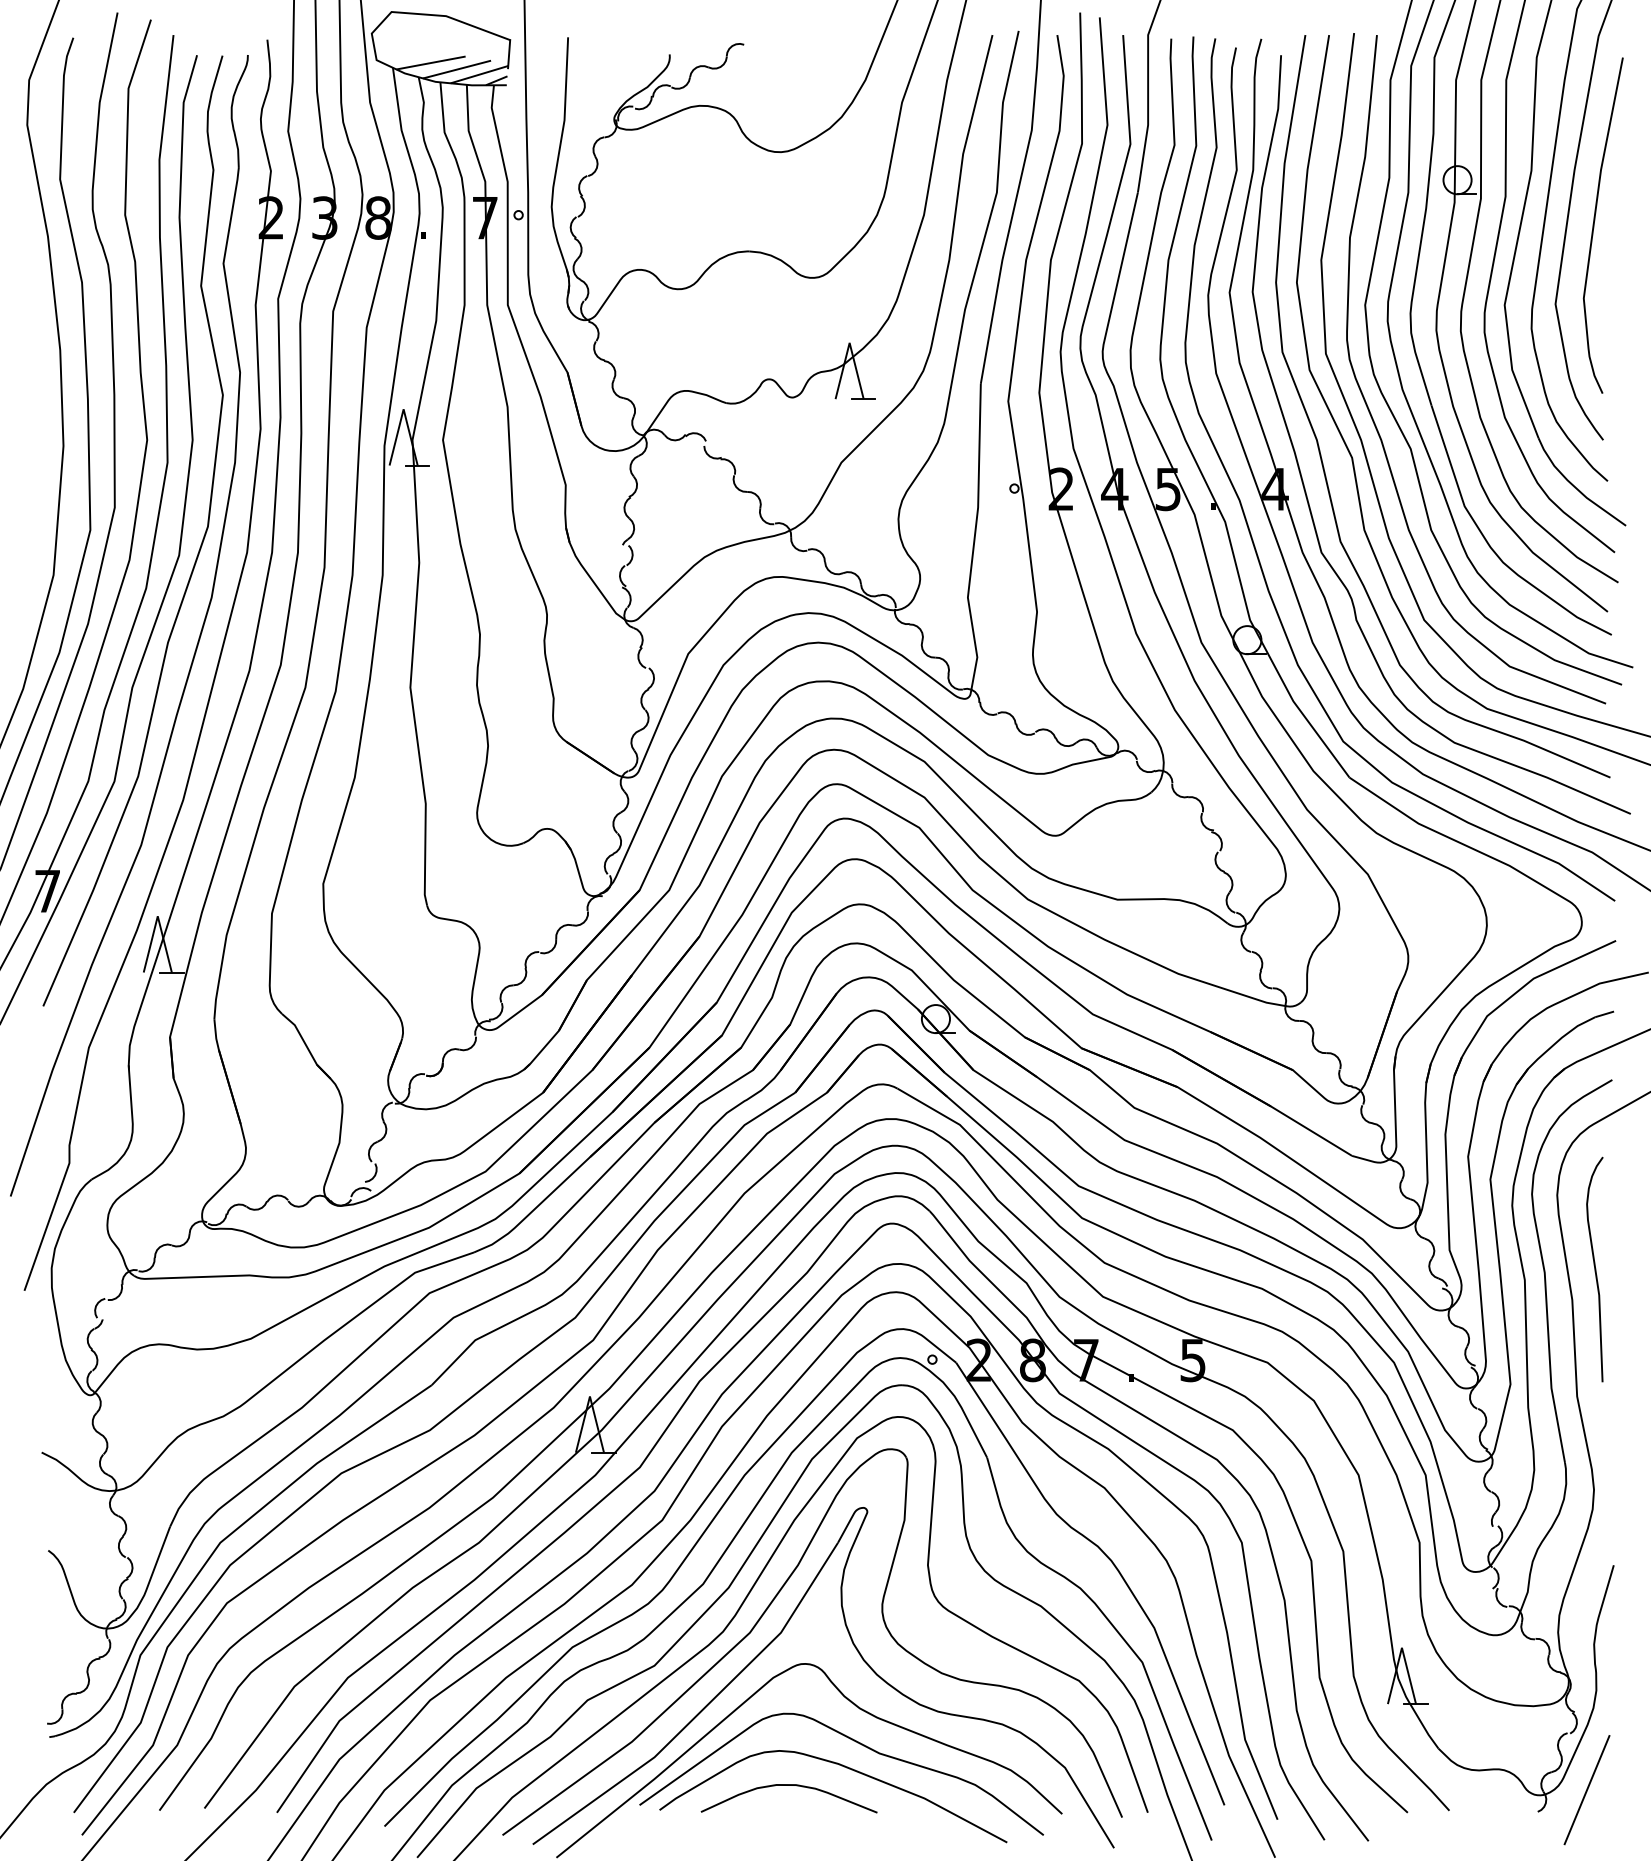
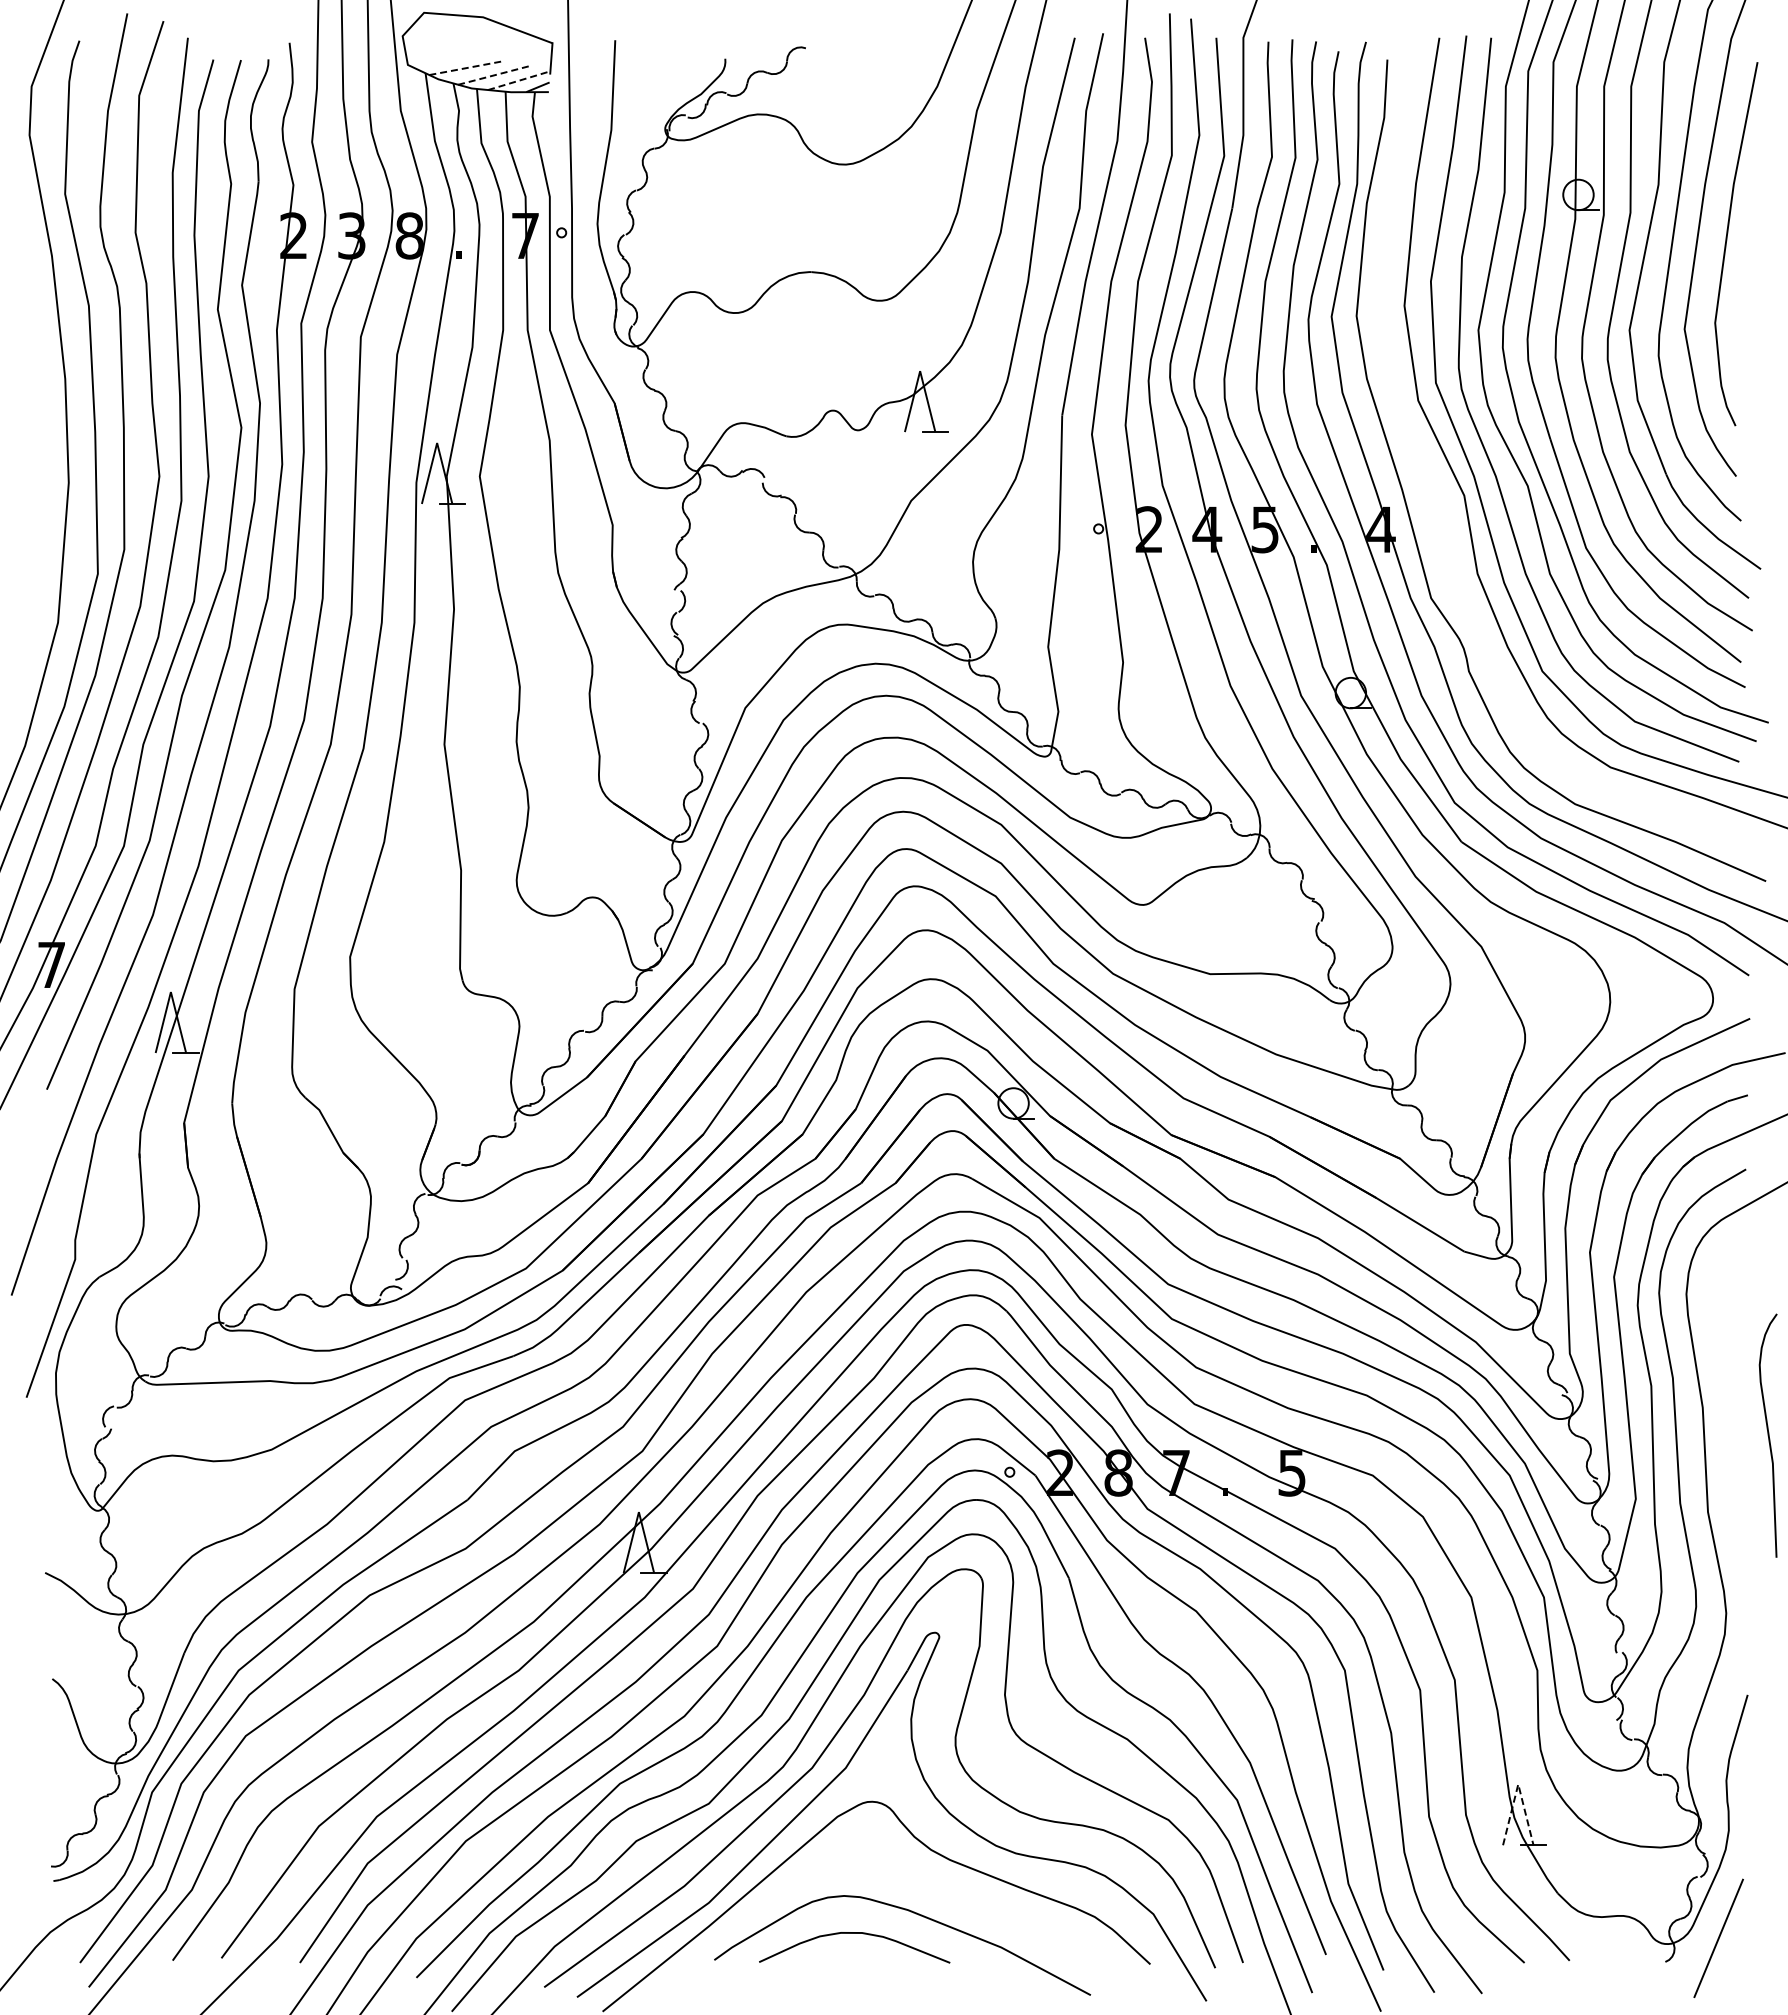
line: (431, 62) -> (467, 67), solid -> dashed
line: (457, 69) -> (495, 75), solid -> dashed
line: (479, 74) -> (519, 80), solid -> dashed
curve: (1318, 440) -> (1427, 476), removed
curve: (1594, 1269) -> (1767, 1435), moved
line: (1402, 1647) -> (1518, 1784), solid -> dashed
curve: (857, 1743) -> (928, 1887), removed

